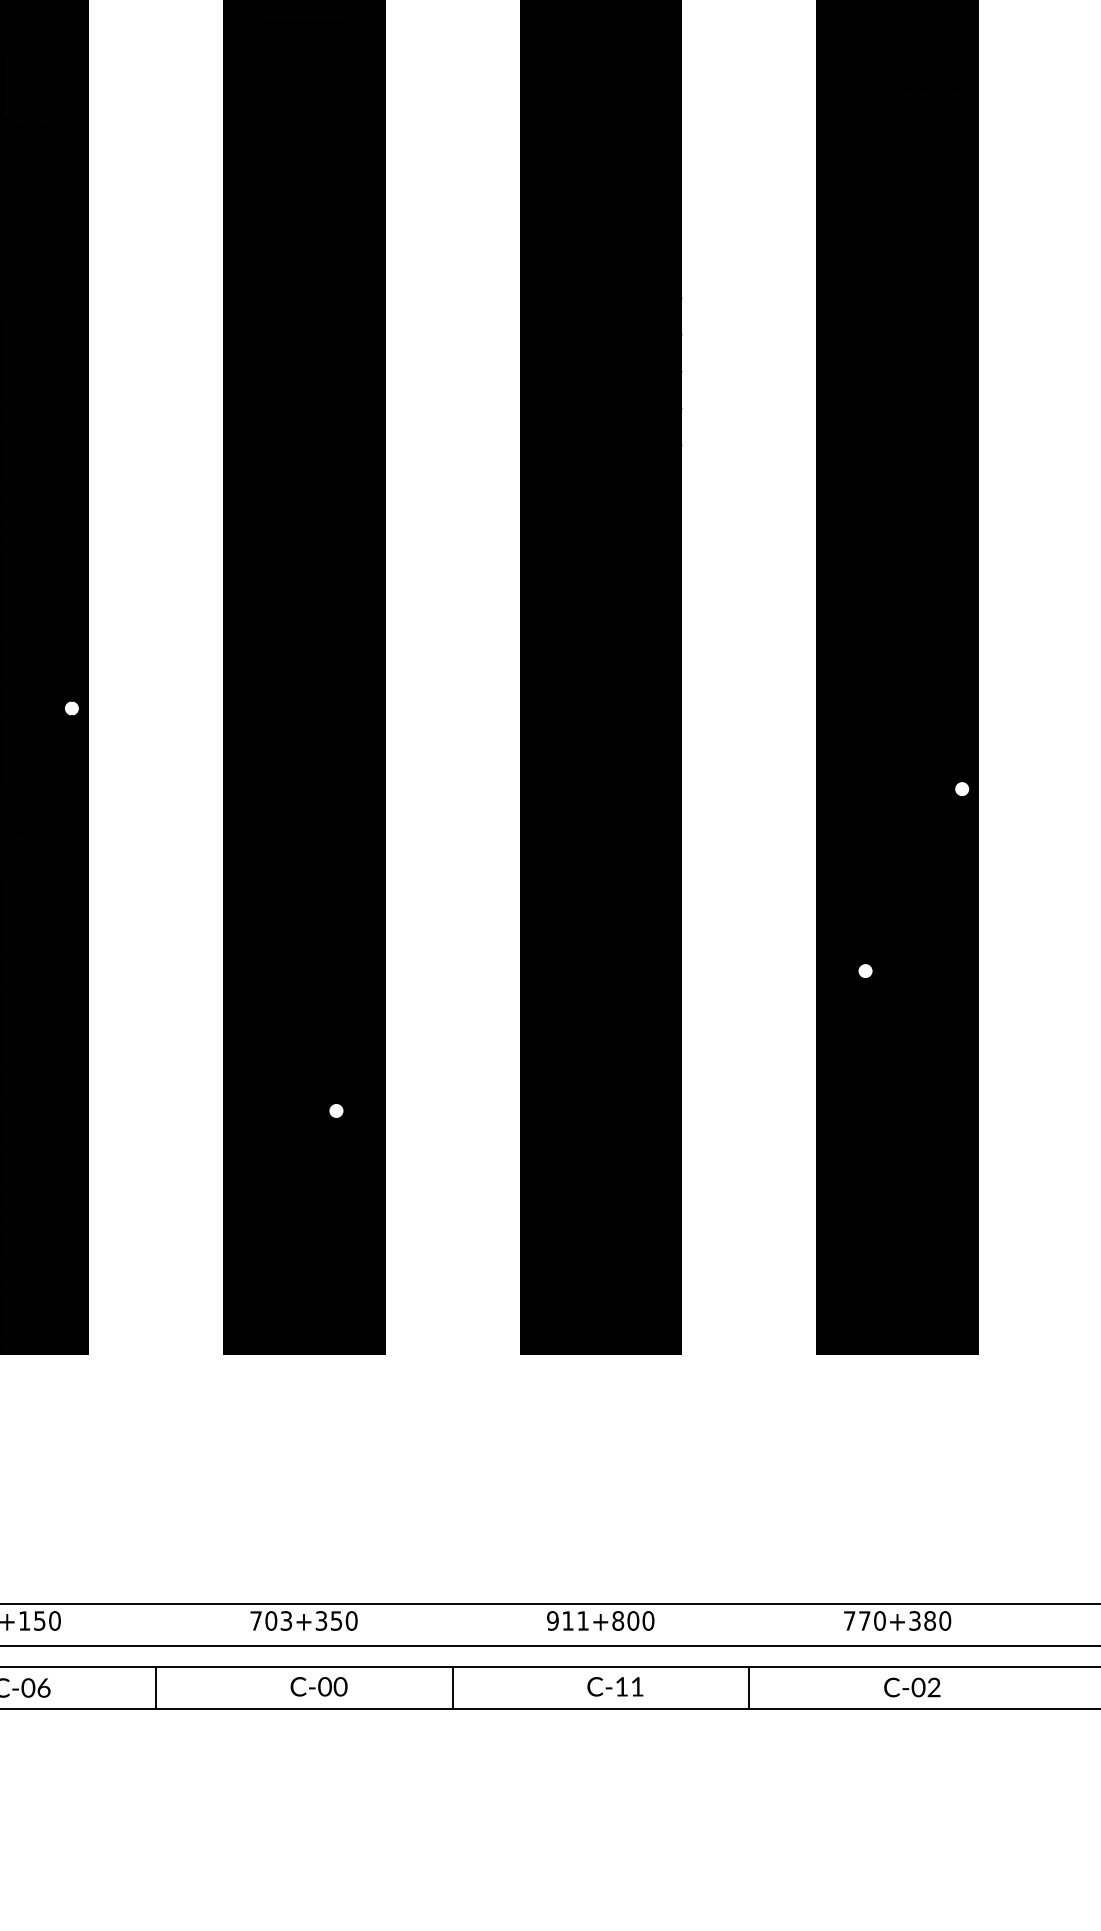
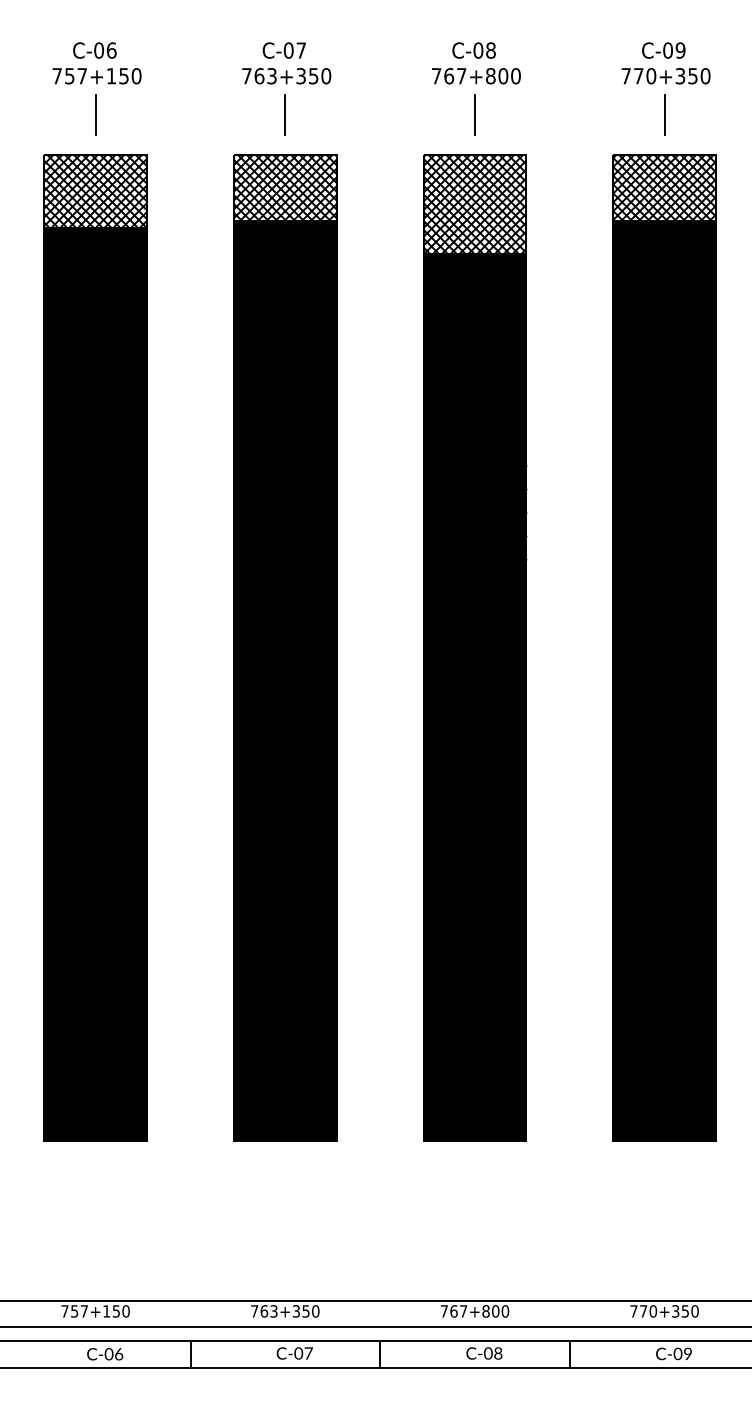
fill: (71, 708) -> (136, 728), added
fill: (961, 788) -> (705, 779), added
fill: (866, 970) -> (644, 895), added
fill: (335, 1111) -> (305, 985), added
text: (271, 1621) -> (264, 1311), 703+350 -> 763+350
text: (567, 1621) -> (453, 1311), 911+800 -> 767+800
text: (930, 1621) -> (685, 1311), 770+380 -> 770+350
text: (340, 1686) -> (308, 1353), C-00 -> C-07
text: (629, 1686) -> (493, 1353), C-11 -> C-08
text: (933, 1688) -> (687, 1354), C-02 -> C-09

